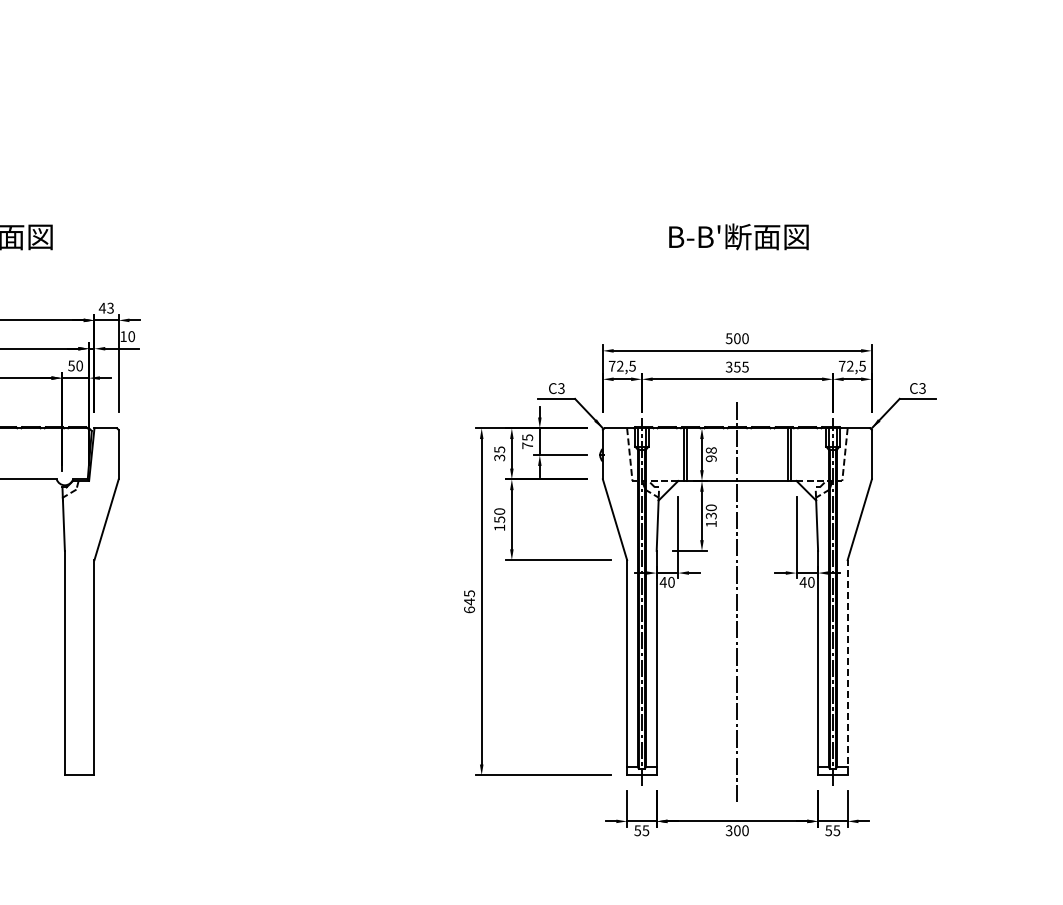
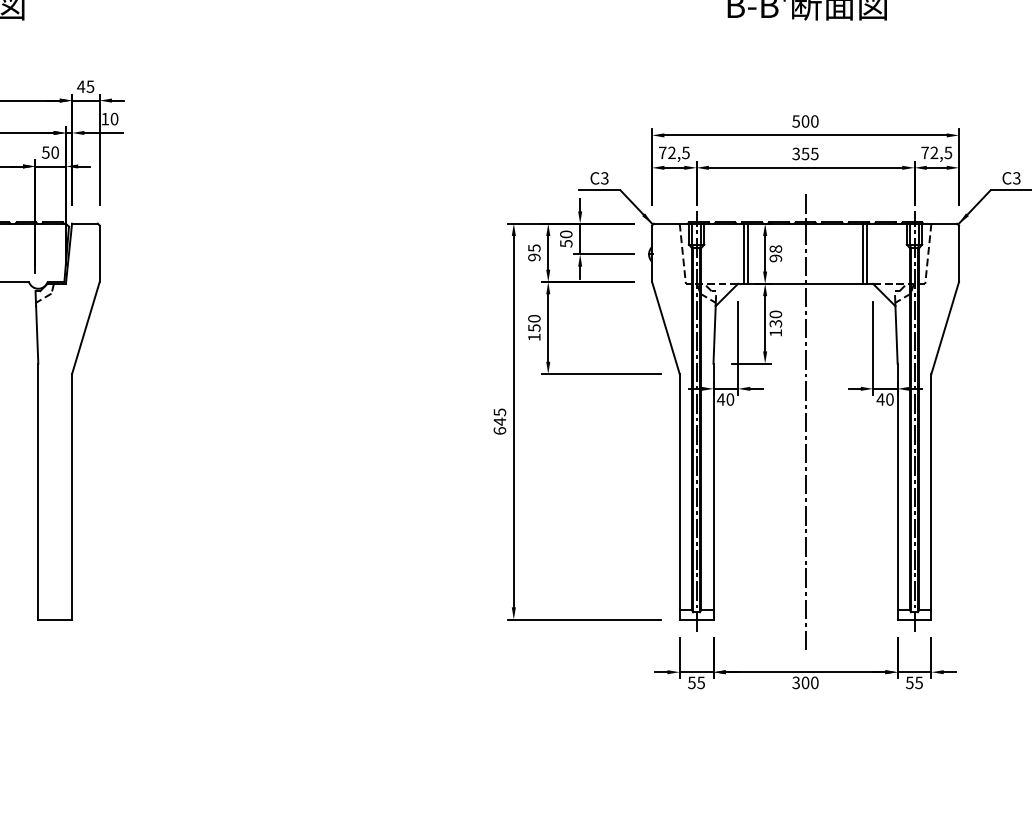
text: (110, 307) -> (90, 85), 43 -> 45
text: (527, 441) -> (566, 238), 75 -> 50
text: (499, 457) -> (534, 257), 35 -> 95
line: (847, 667) -> (931, 496), dashed -> solid

